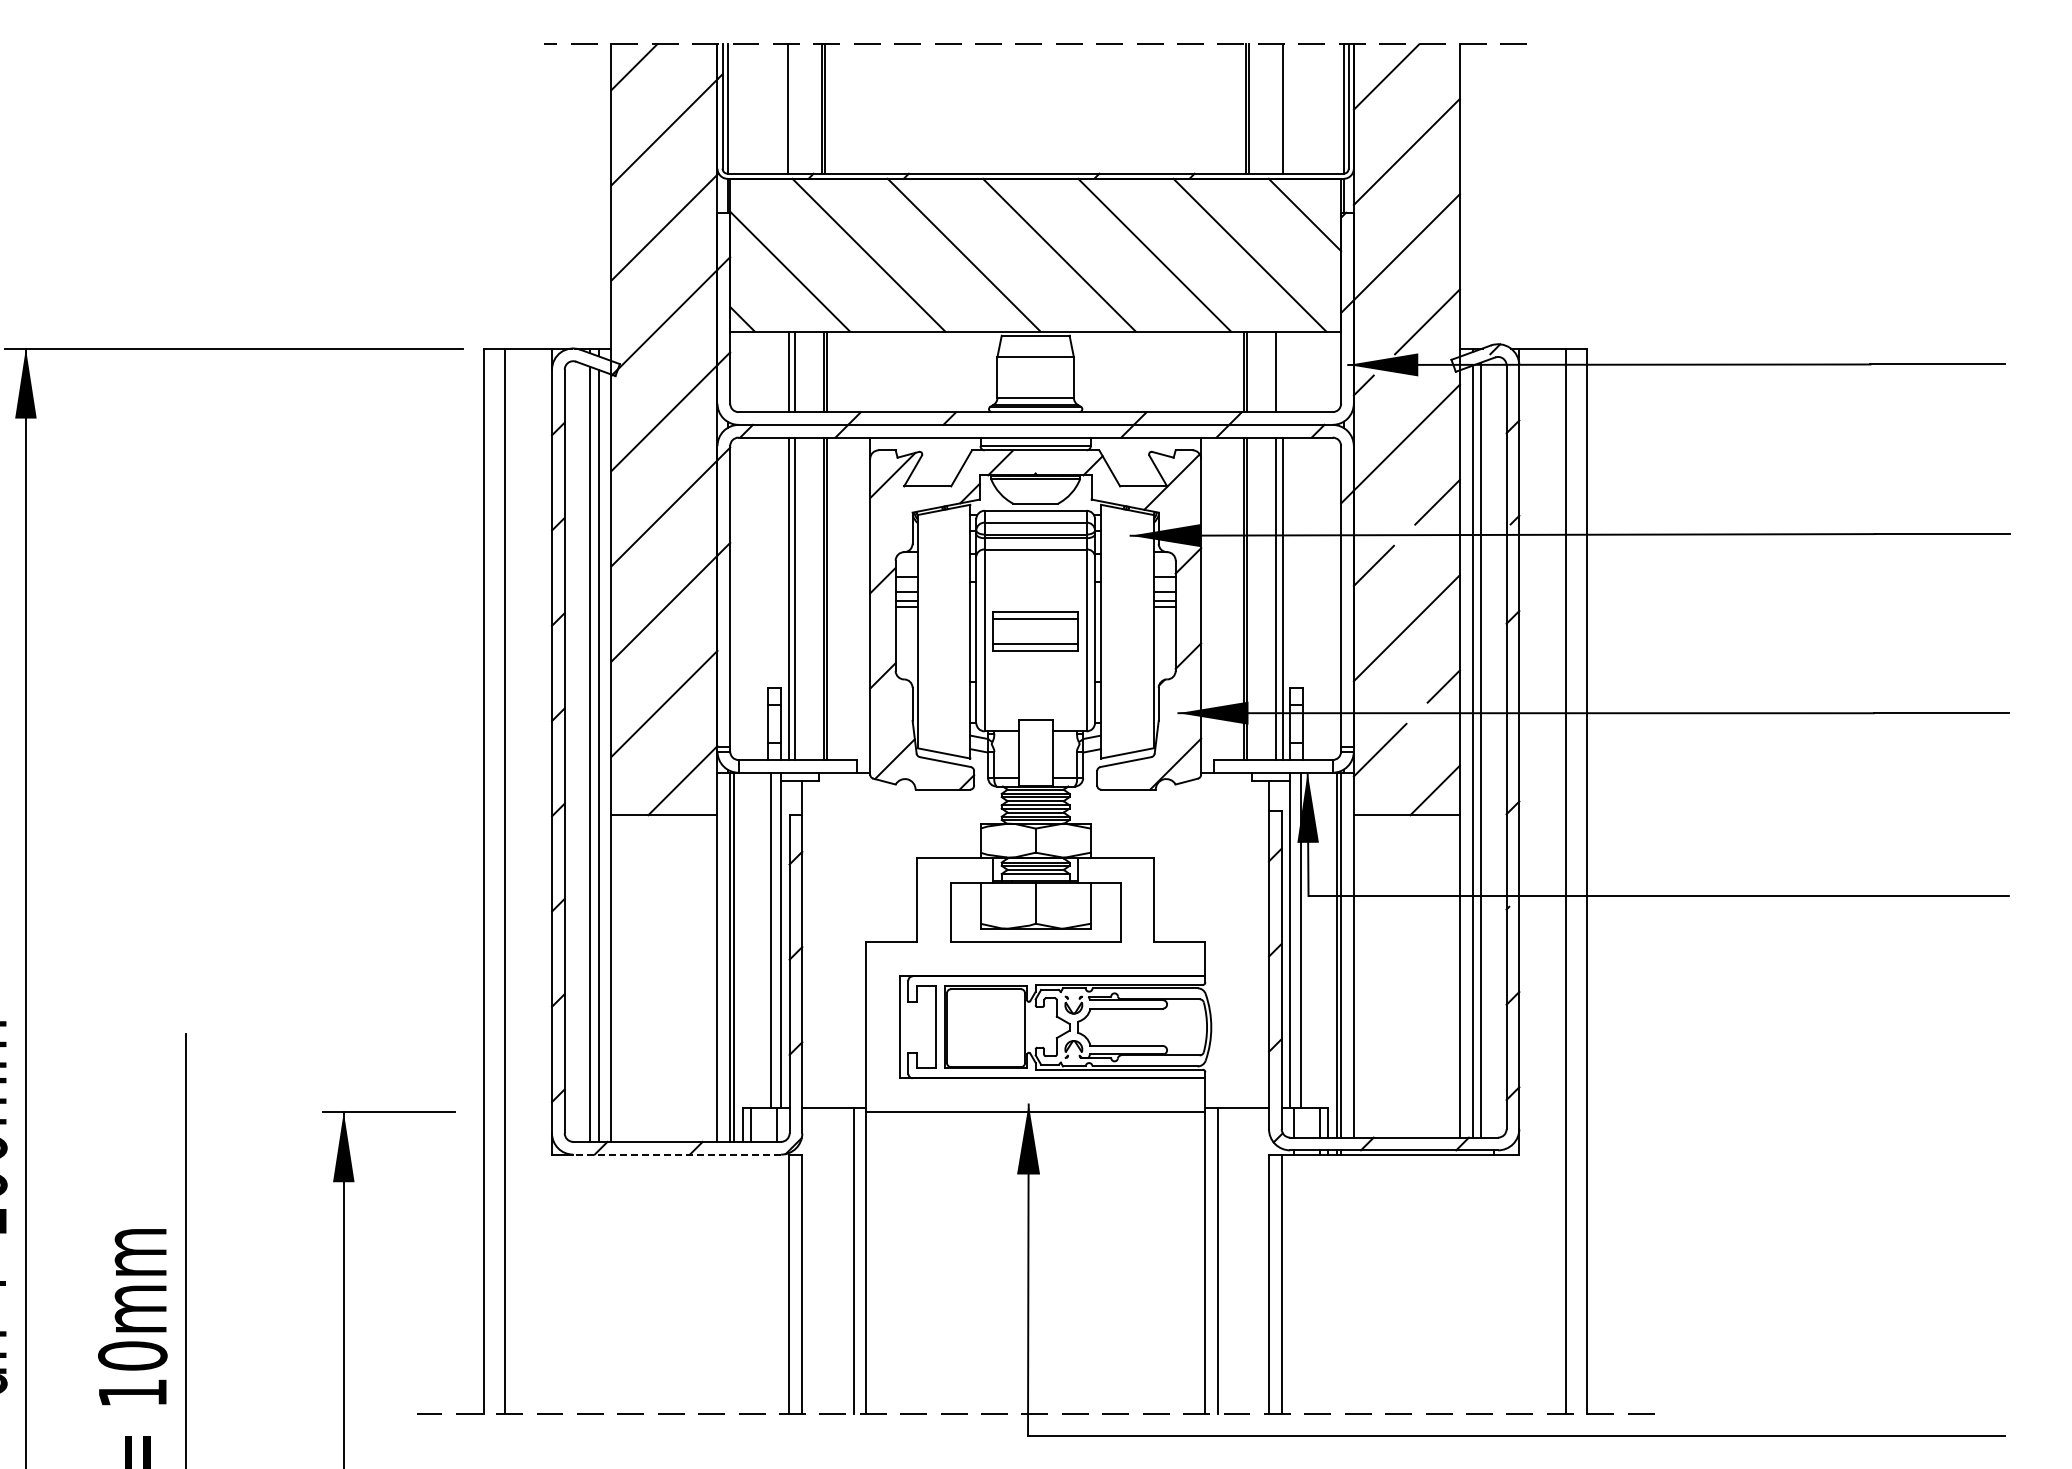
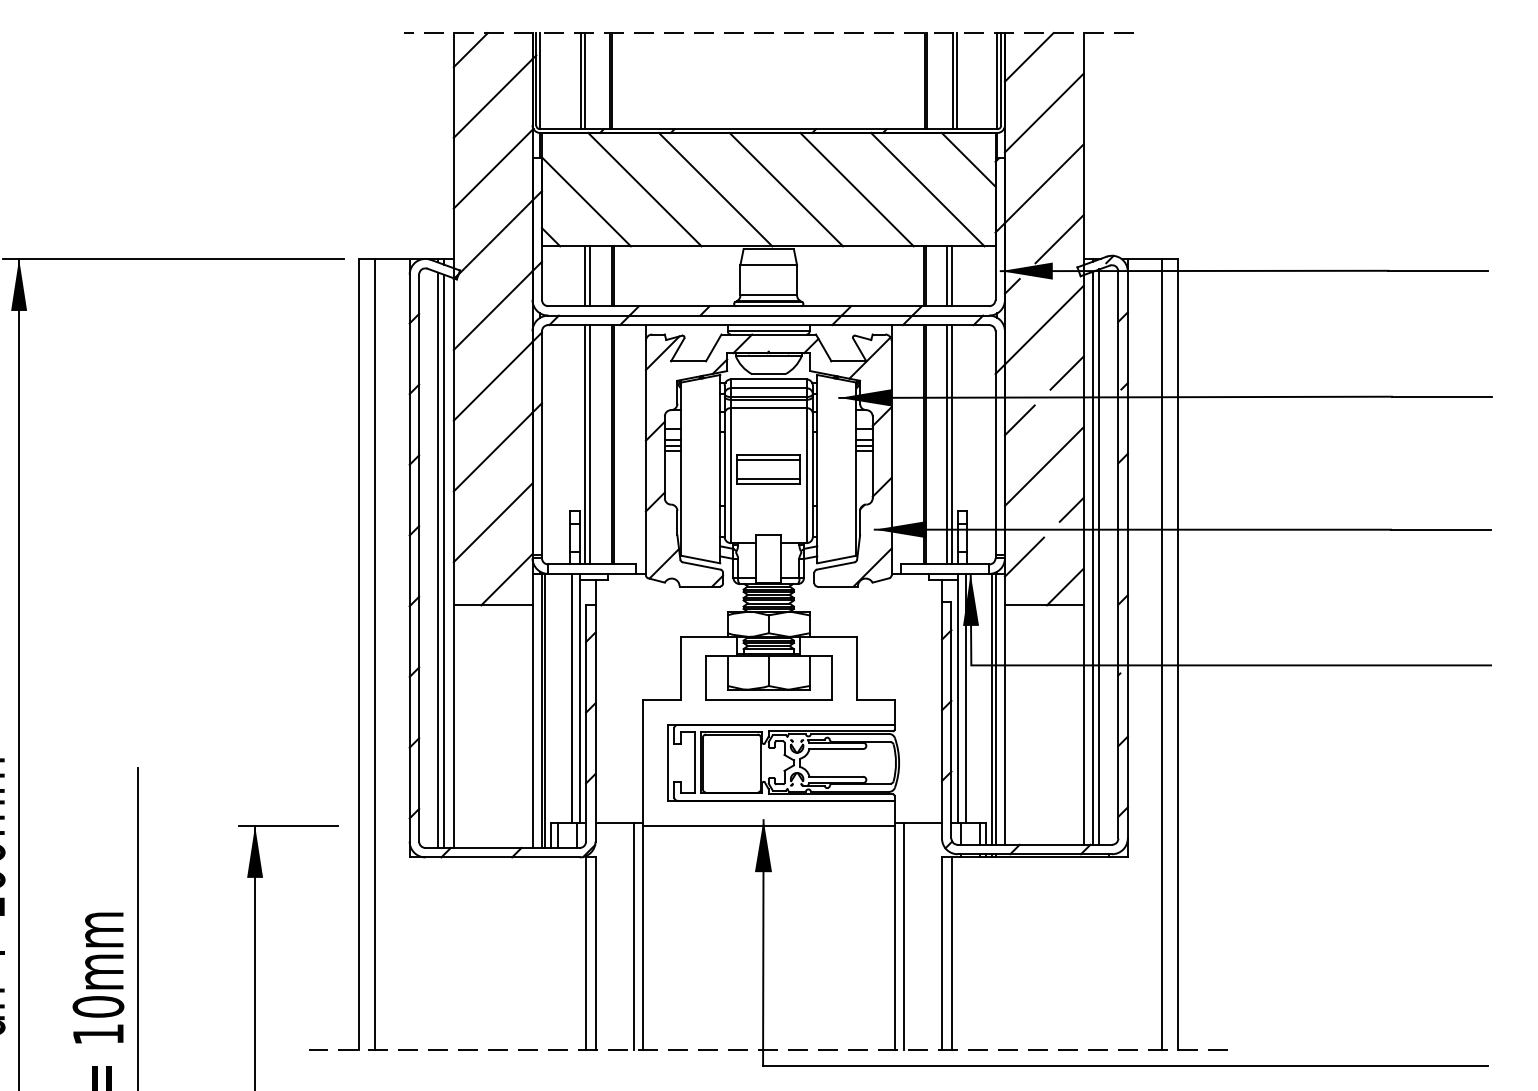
line: (782, 108) -> (580, 80), added
line: (1289, 108) -> (957, 80), added
line: (1282, 371) -> (952, 276), added
line: (677, 1154) -> (502, 857), dashed -> solid

